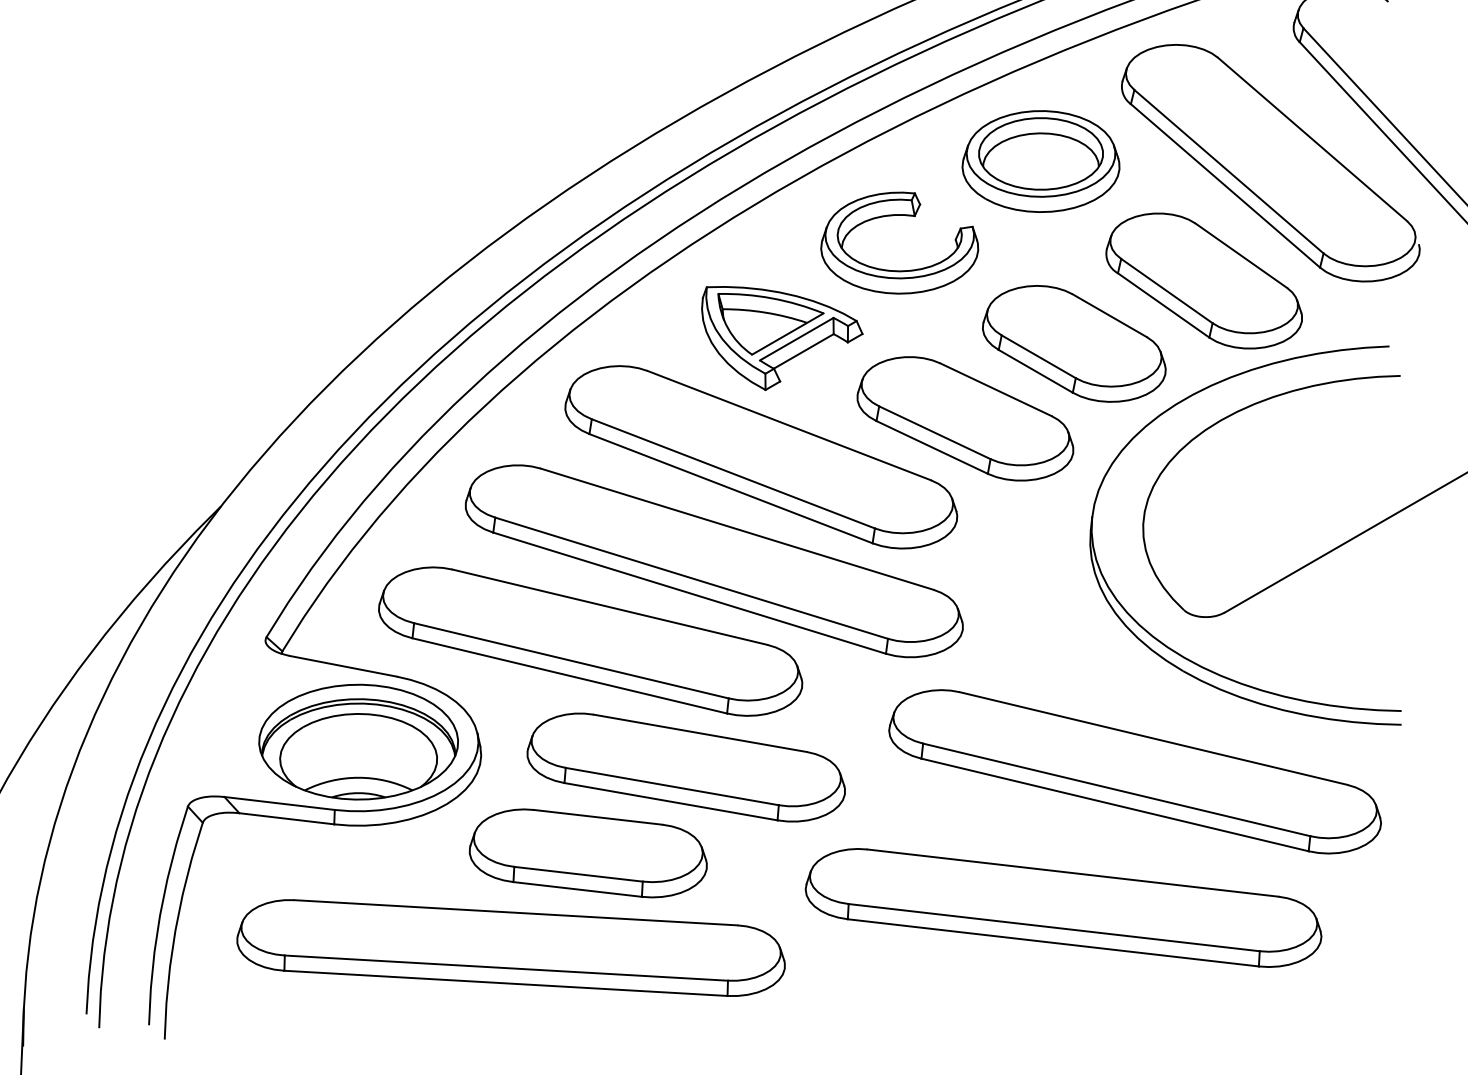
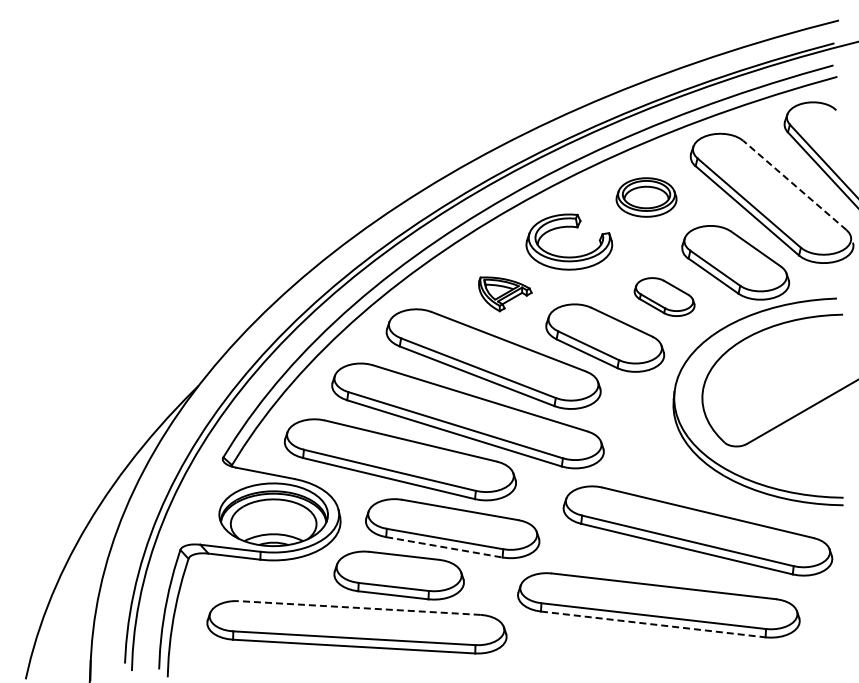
line: (1311, 139) -> (794, 185), solid -> dashed
part: (1040, 161) -> (646, 197), size x0.7
part: (782, 339) -> (505, 294), size x0.6
part: (1073, 342) -> (664, 296), size x0.6
line: (671, 802) -> (444, 547), solid -> dashed
line: (515, 911) -> (359, 607), solid -> dashed
line: (1053, 942) -> (653, 624), solid -> dashed

